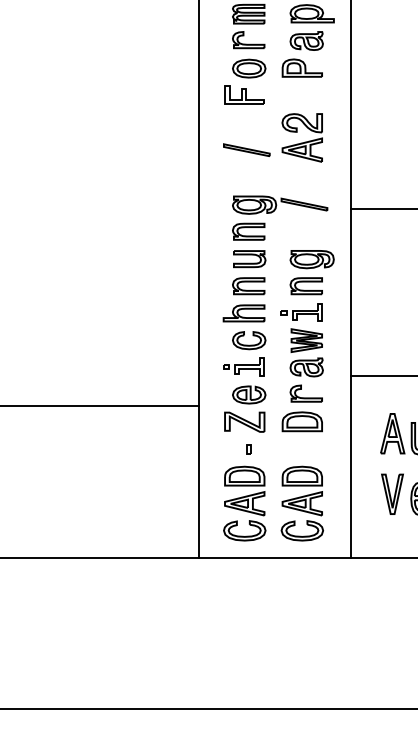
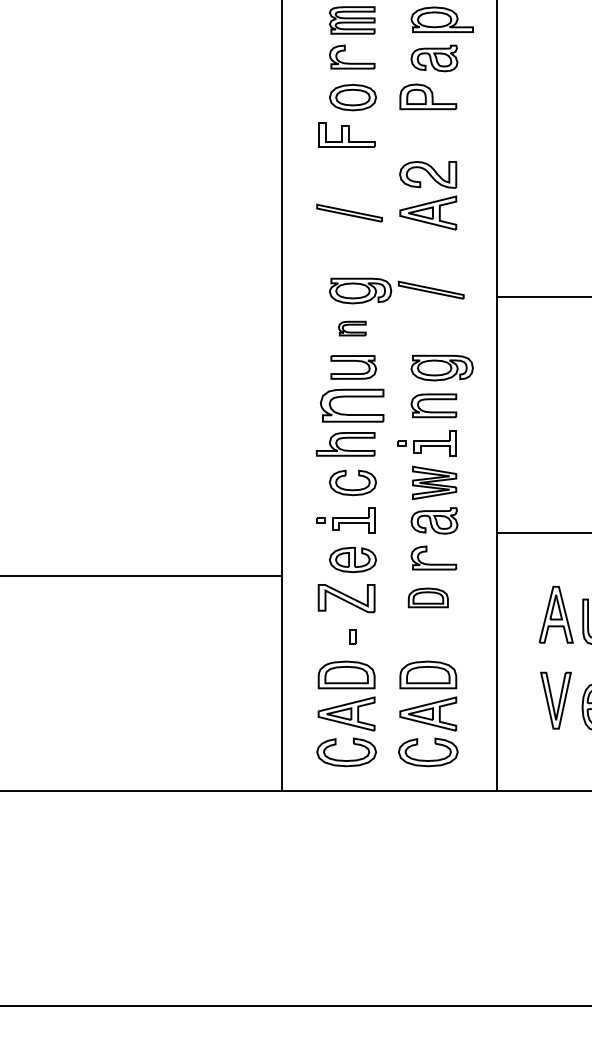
part: (248, 231) -> (352, 328), size x0.6
part: (248, 285) -> (352, 405), size x1.4
part: (302, 421) -> (428, 597), size x0.7

